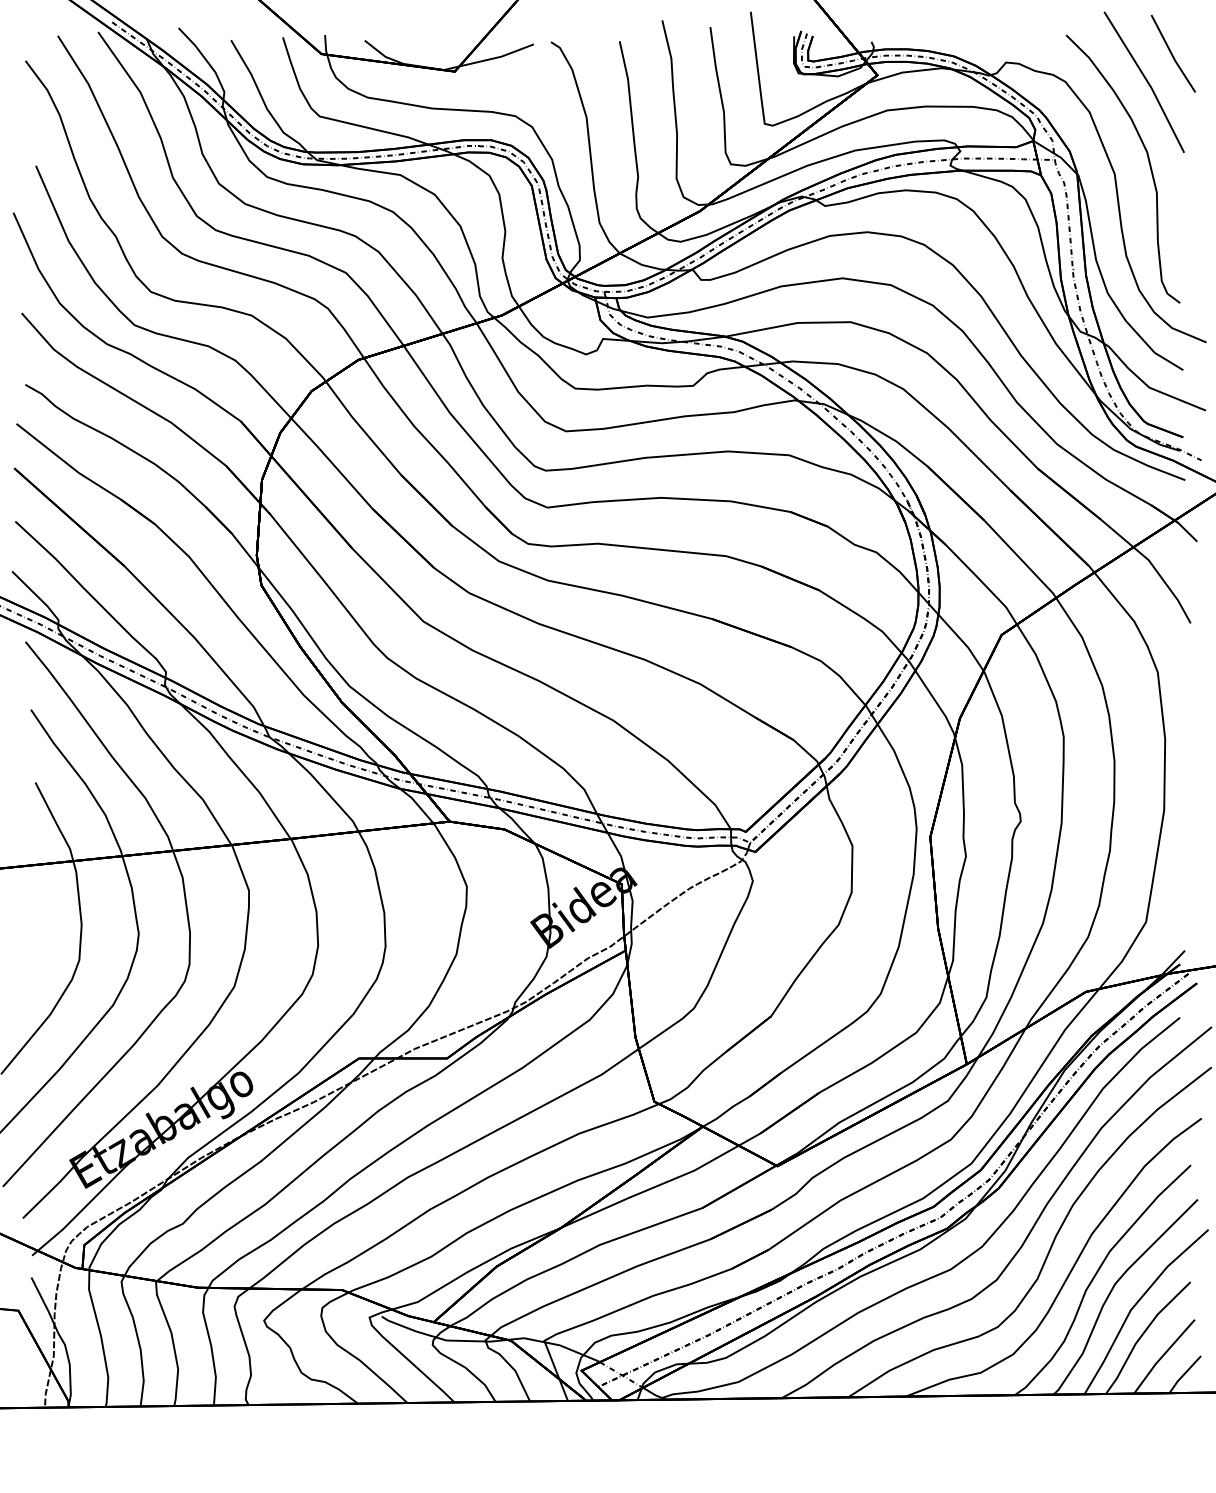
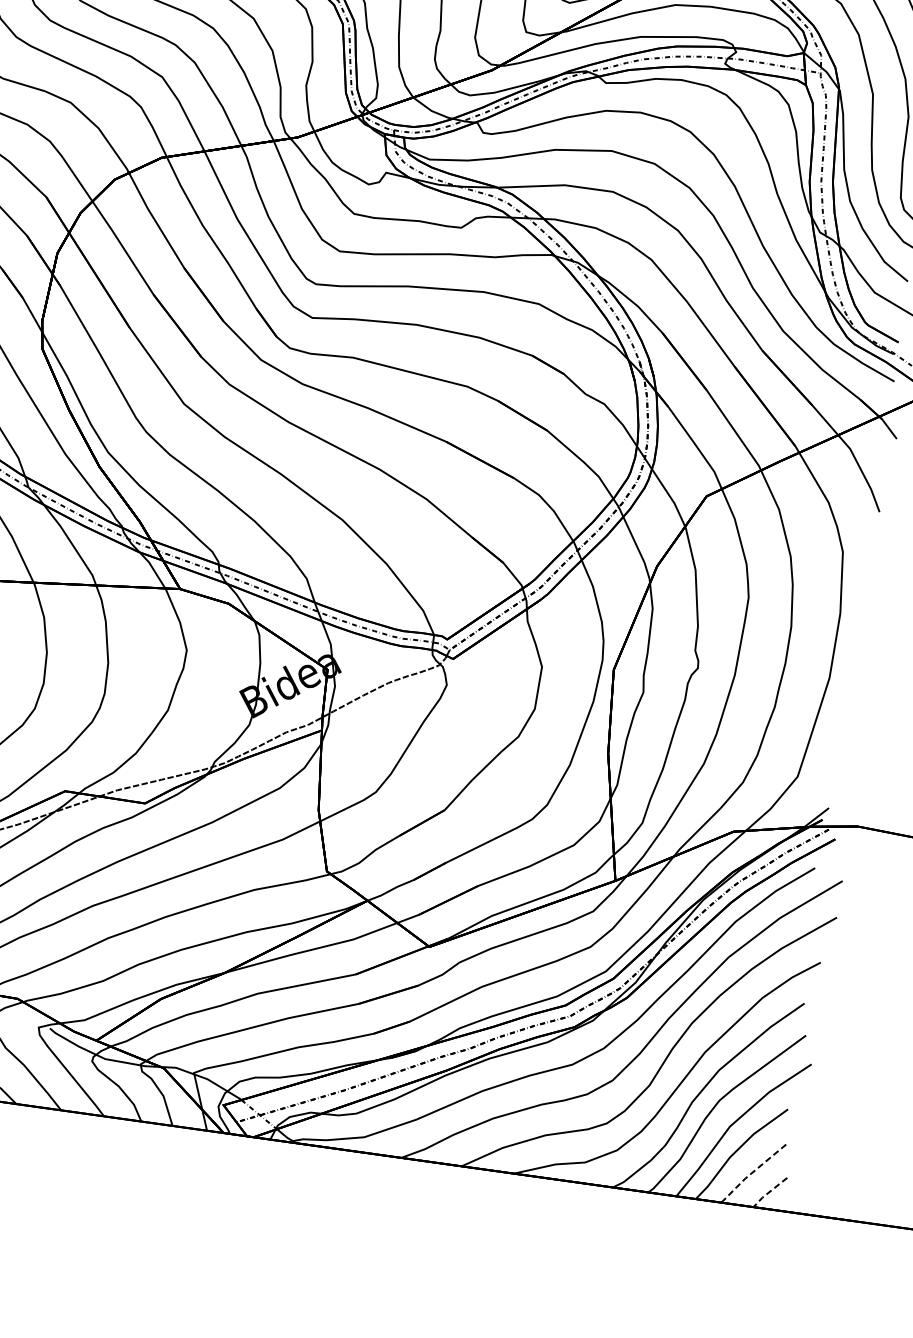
line: (1163, 1355) -> (753, 1172), solid -> dashed
line: (1183, 1374) -> (768, 1192), solid -> dashed

